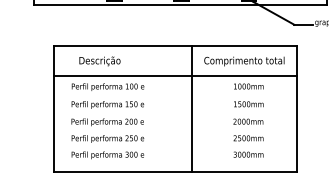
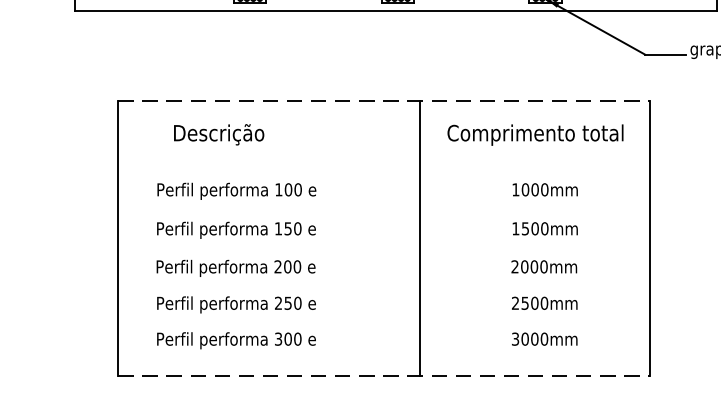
line: (175, 46) -> (384, 102), solid -> dashed
line: (174, 75) -> (382, 165), removed
line: (175, 171) -> (384, 376), solid -> dashed

